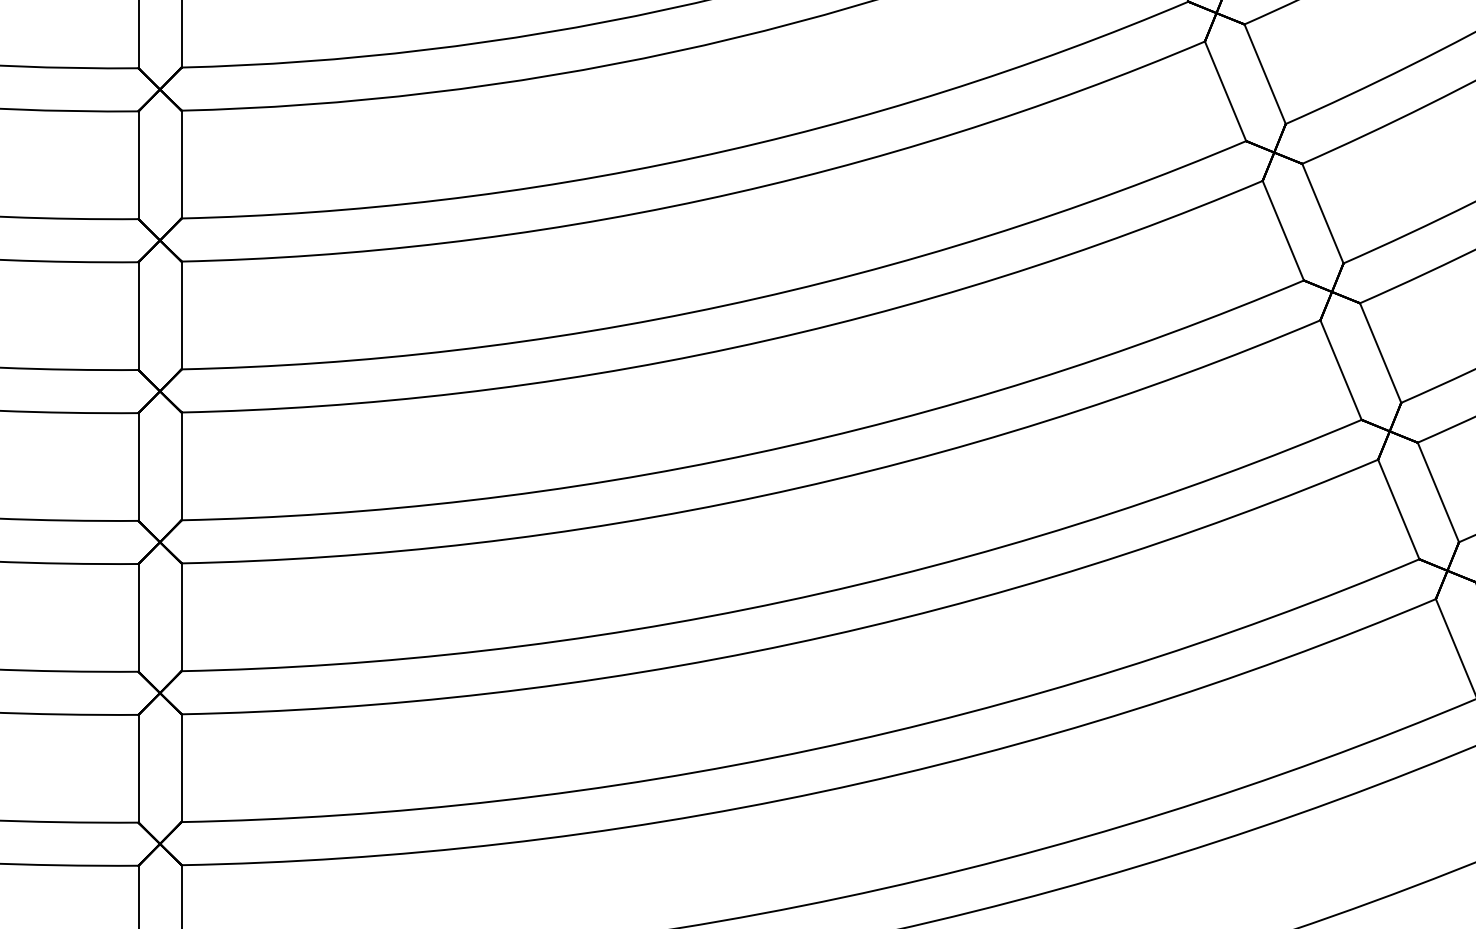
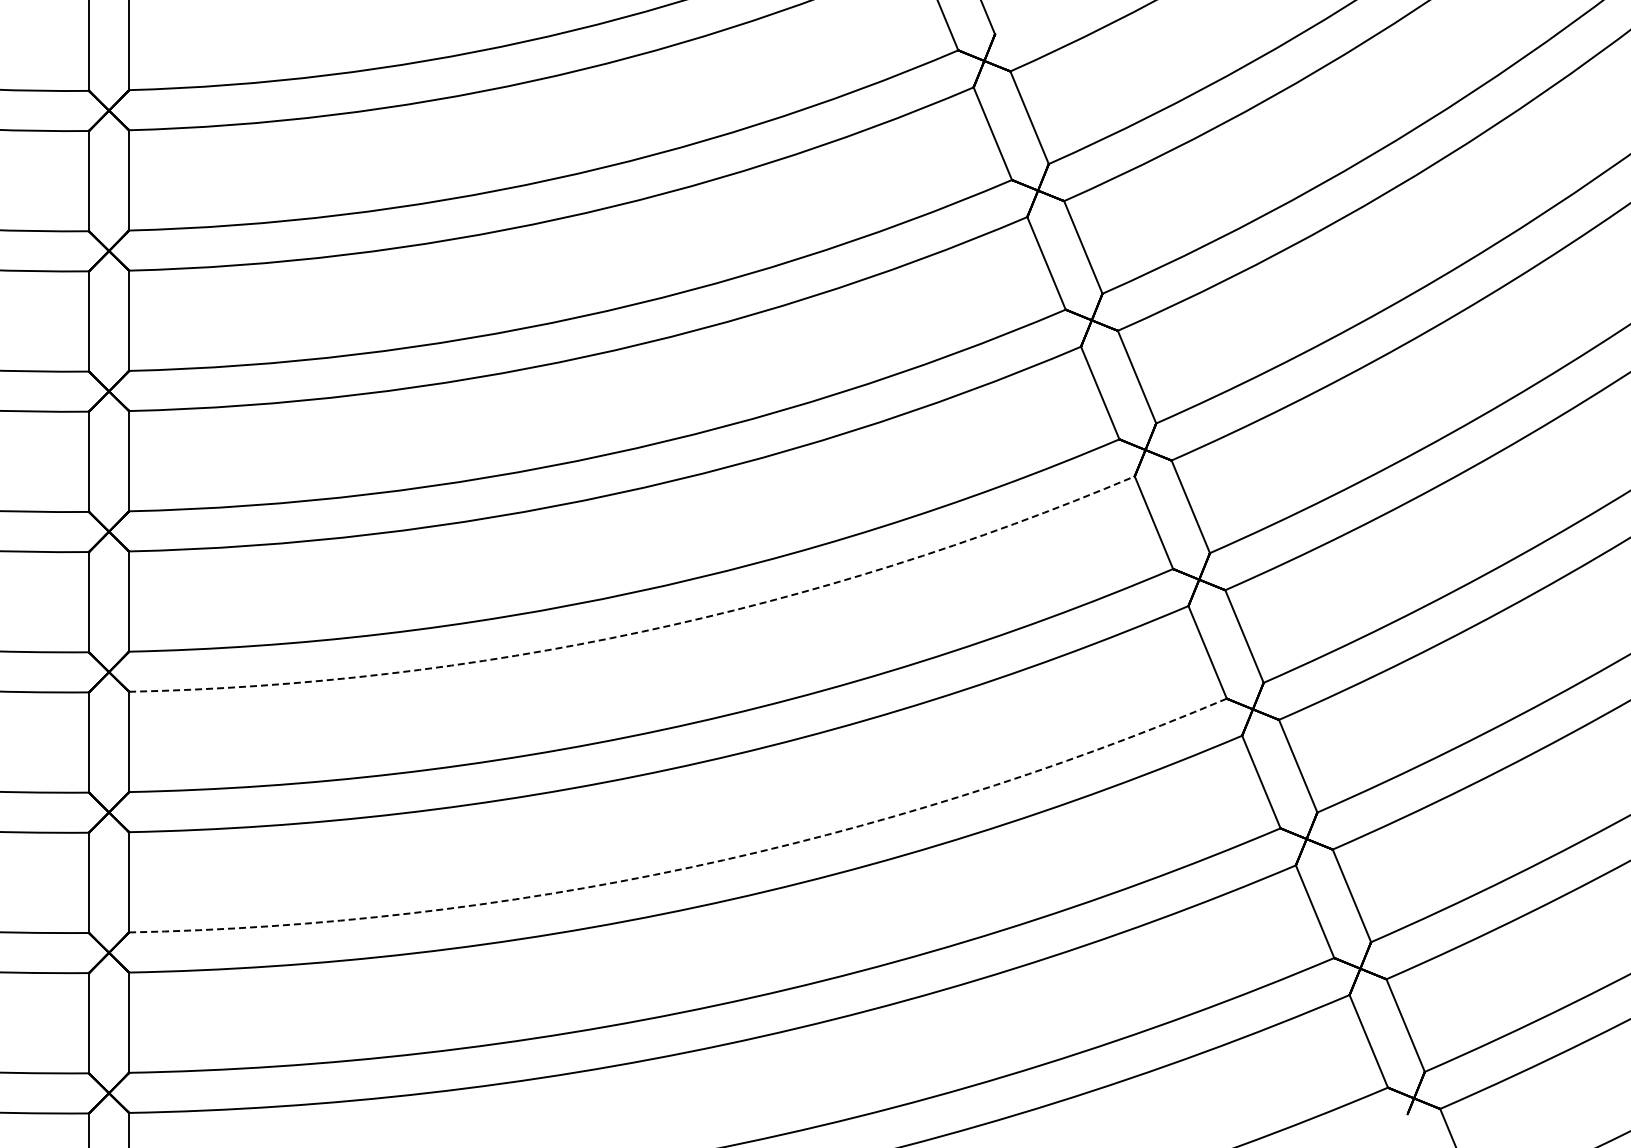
arc: (733, 347) -> (642, 631), solid -> dashed
arc: (784, 601) -> (689, 867), solid -> dashed

